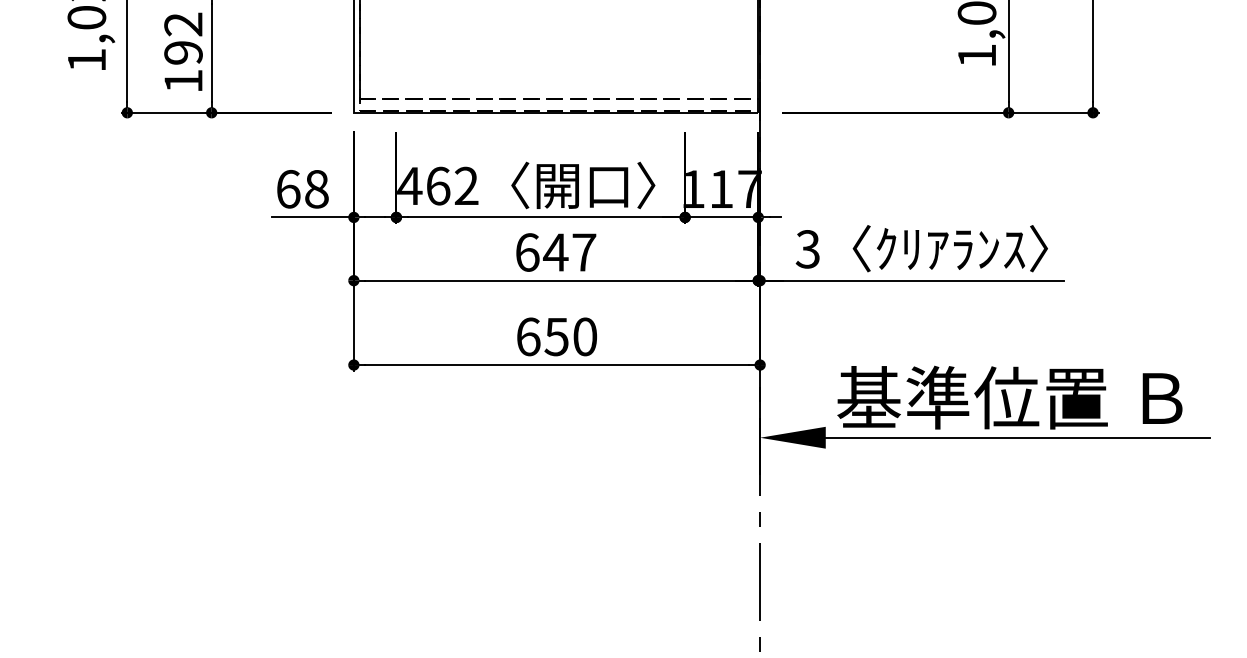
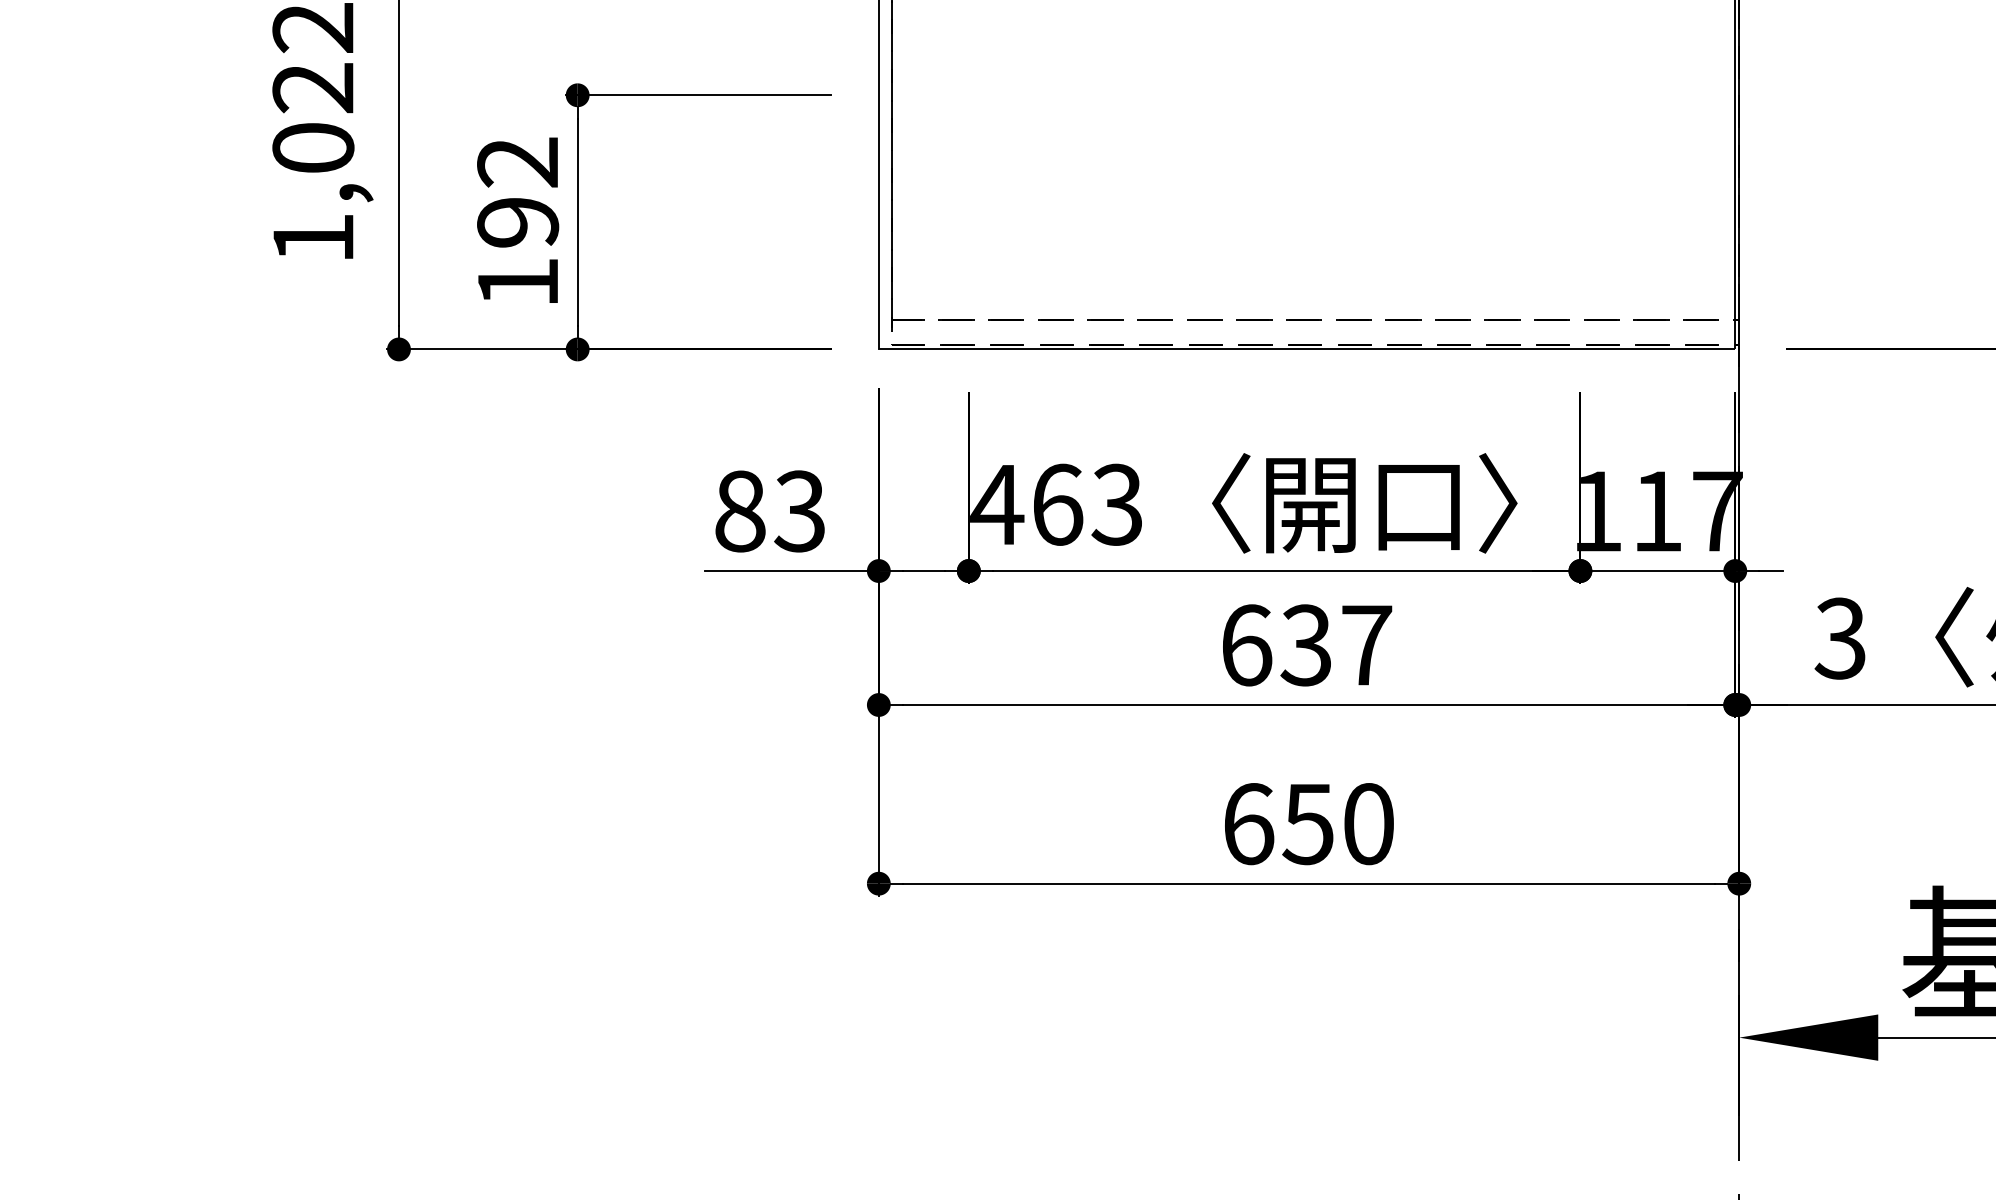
text: (466, 186) -> (1117, 505), 462 -> 463
text: (302, 188) -> (770, 509), 68 -> 83
text: (555, 252) -> (1305, 645), 647 -> 637

